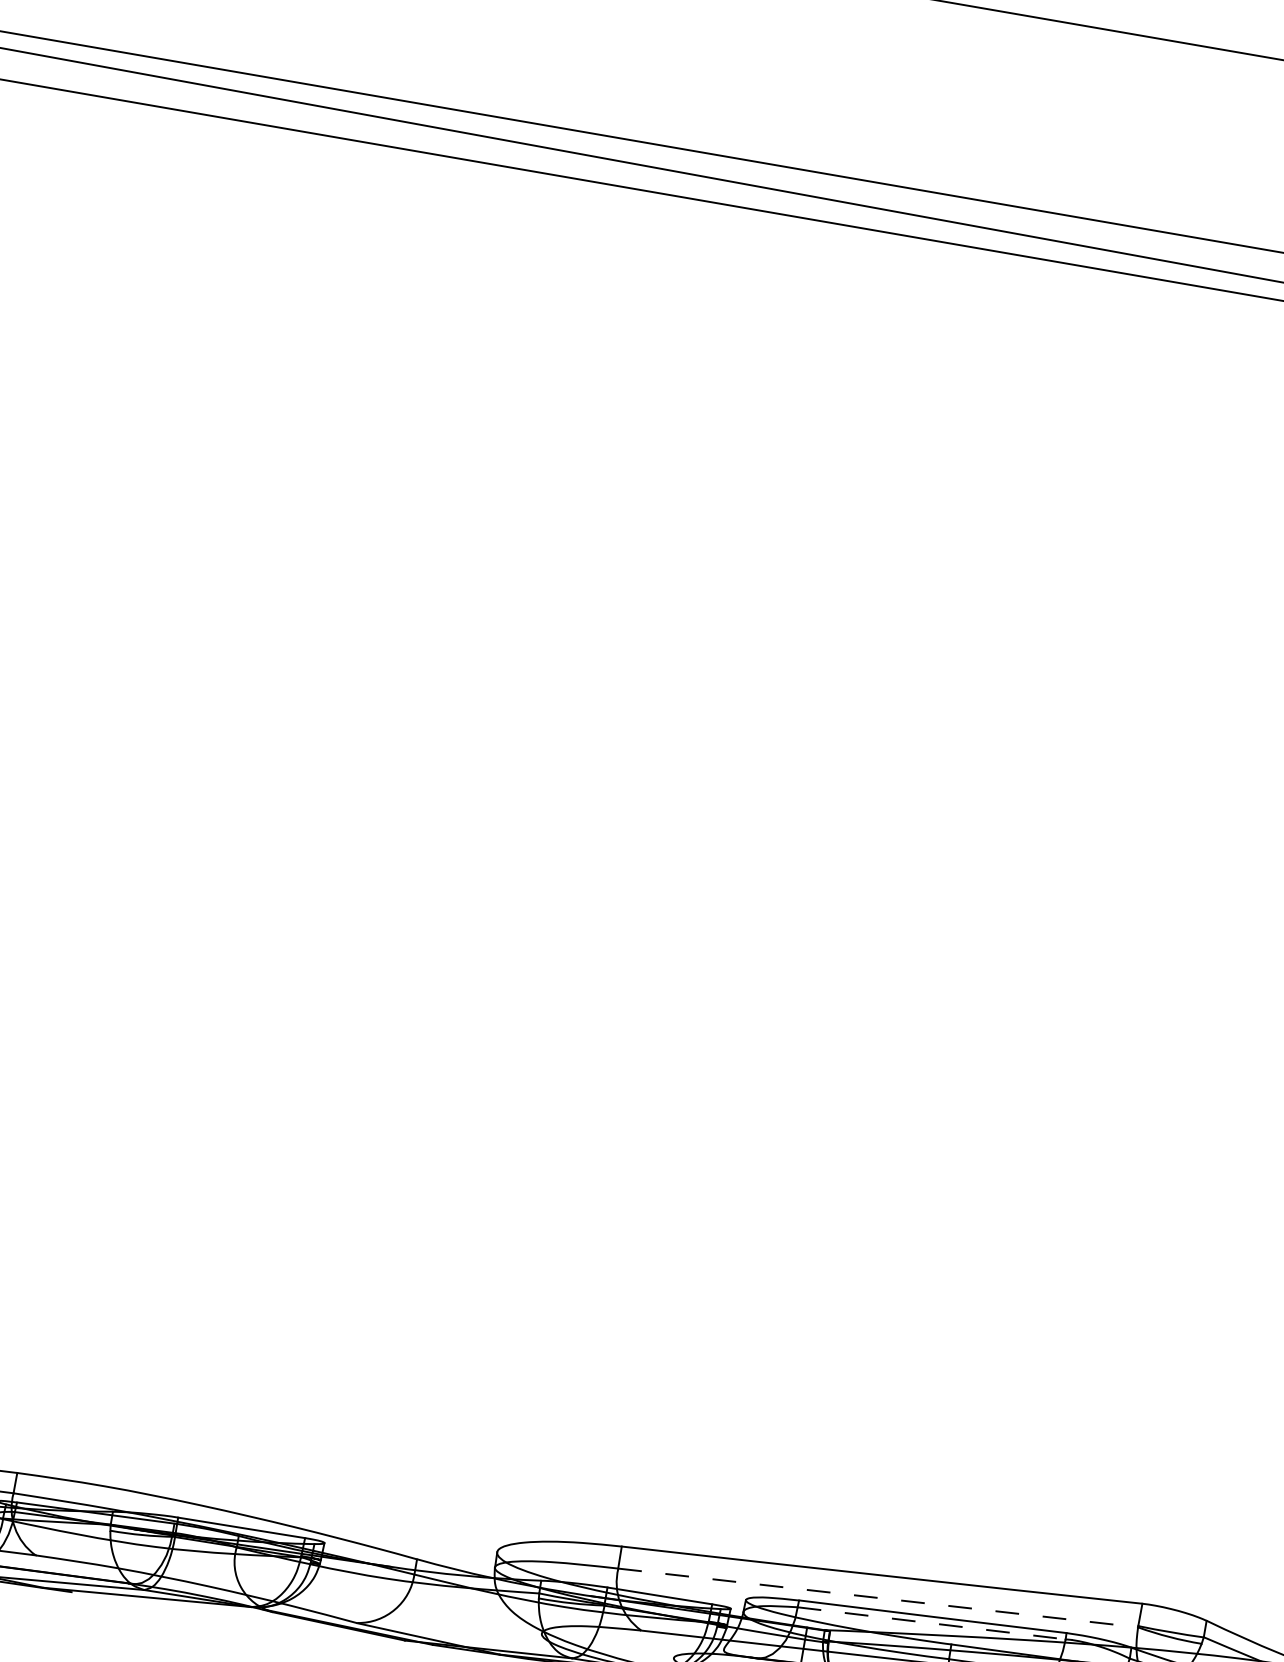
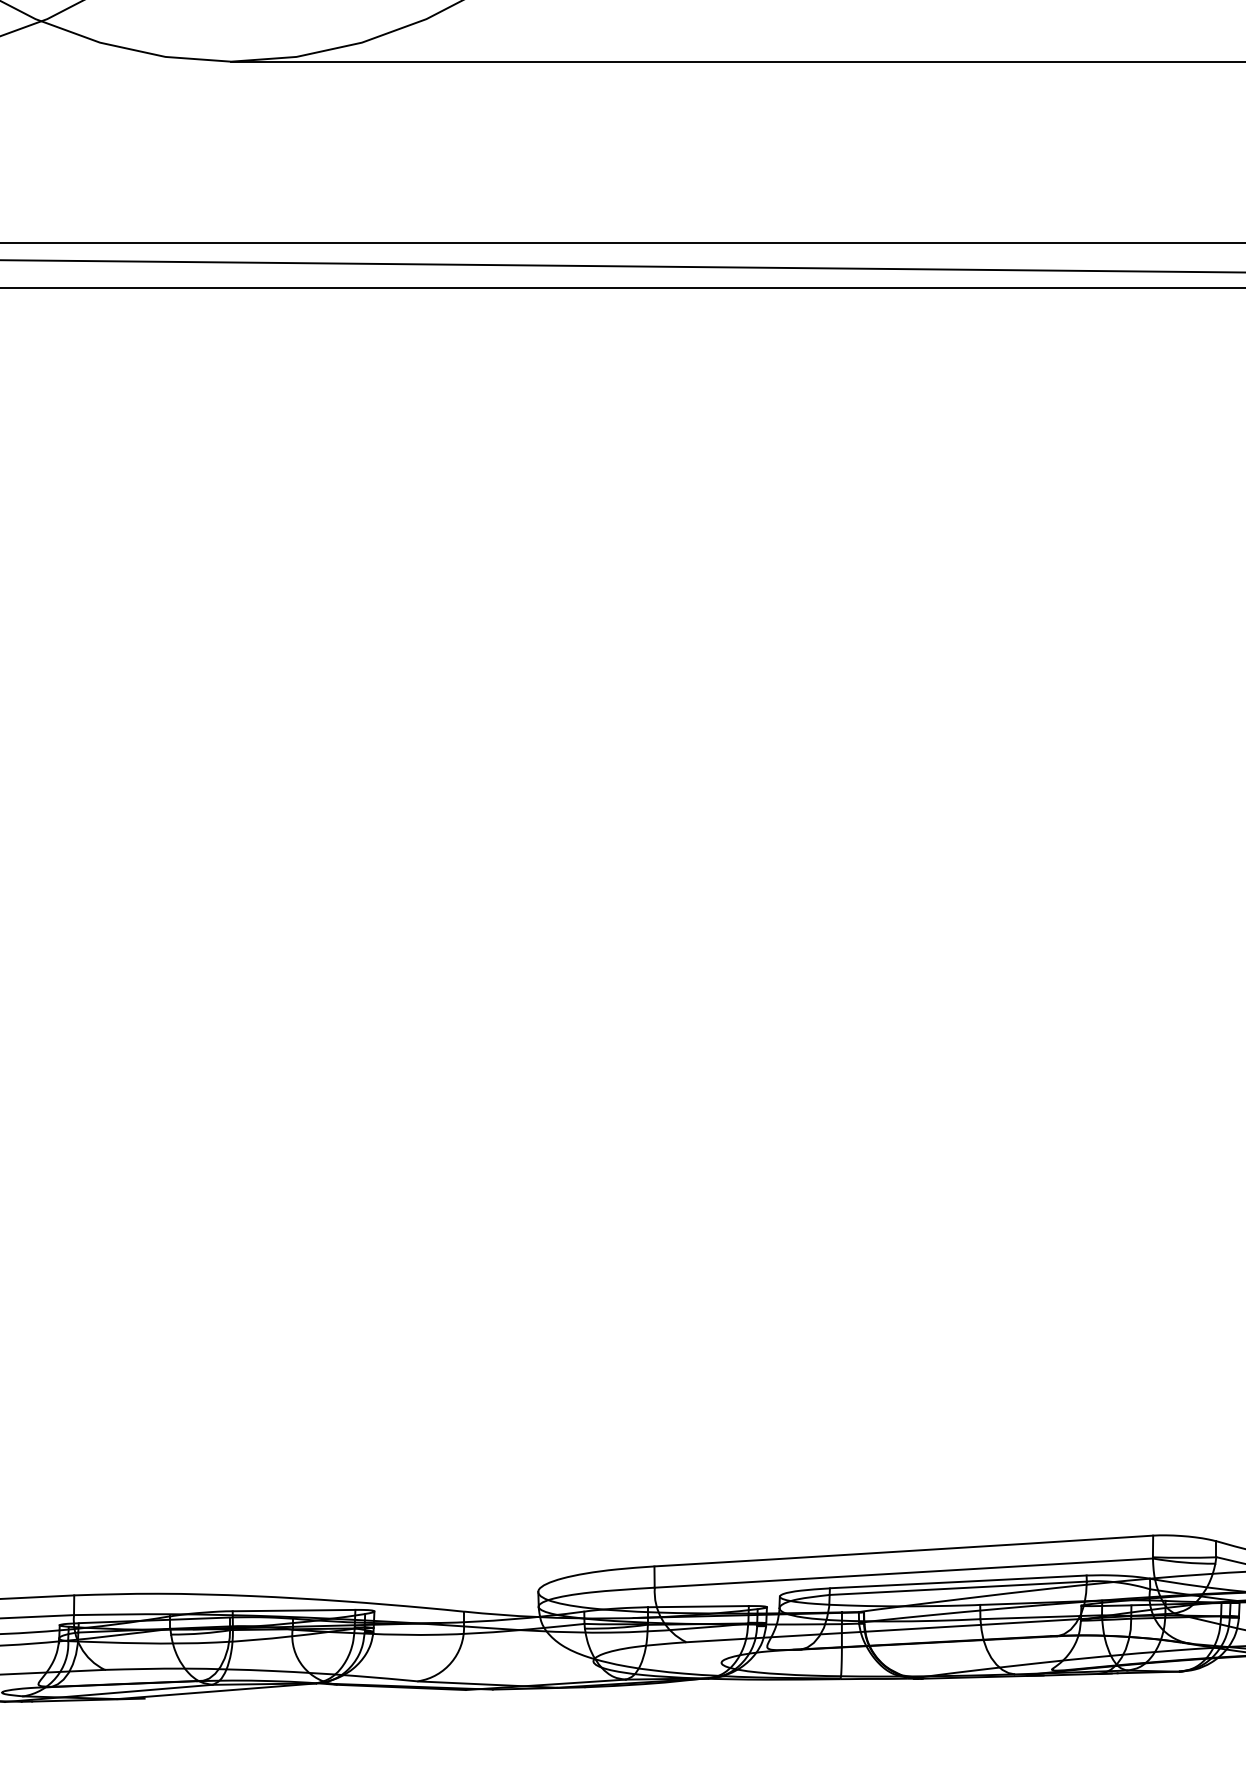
line: (877, 1598) -> (903, 1573), dashed -> solid
line: (931, 1623) -> (958, 1588), dashed -> solid

